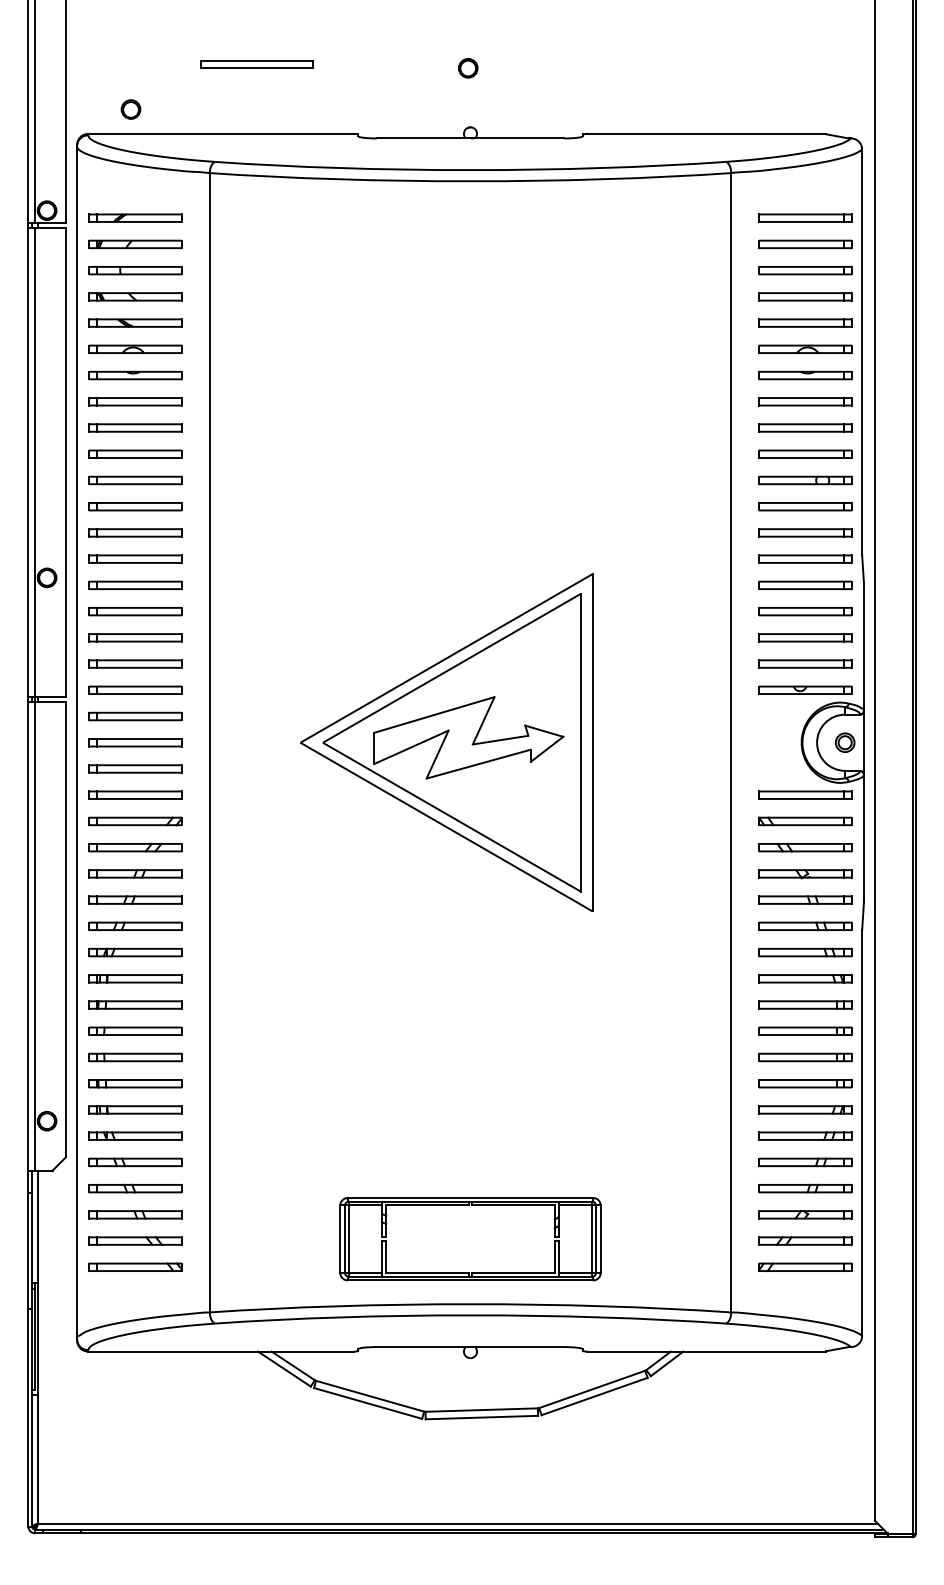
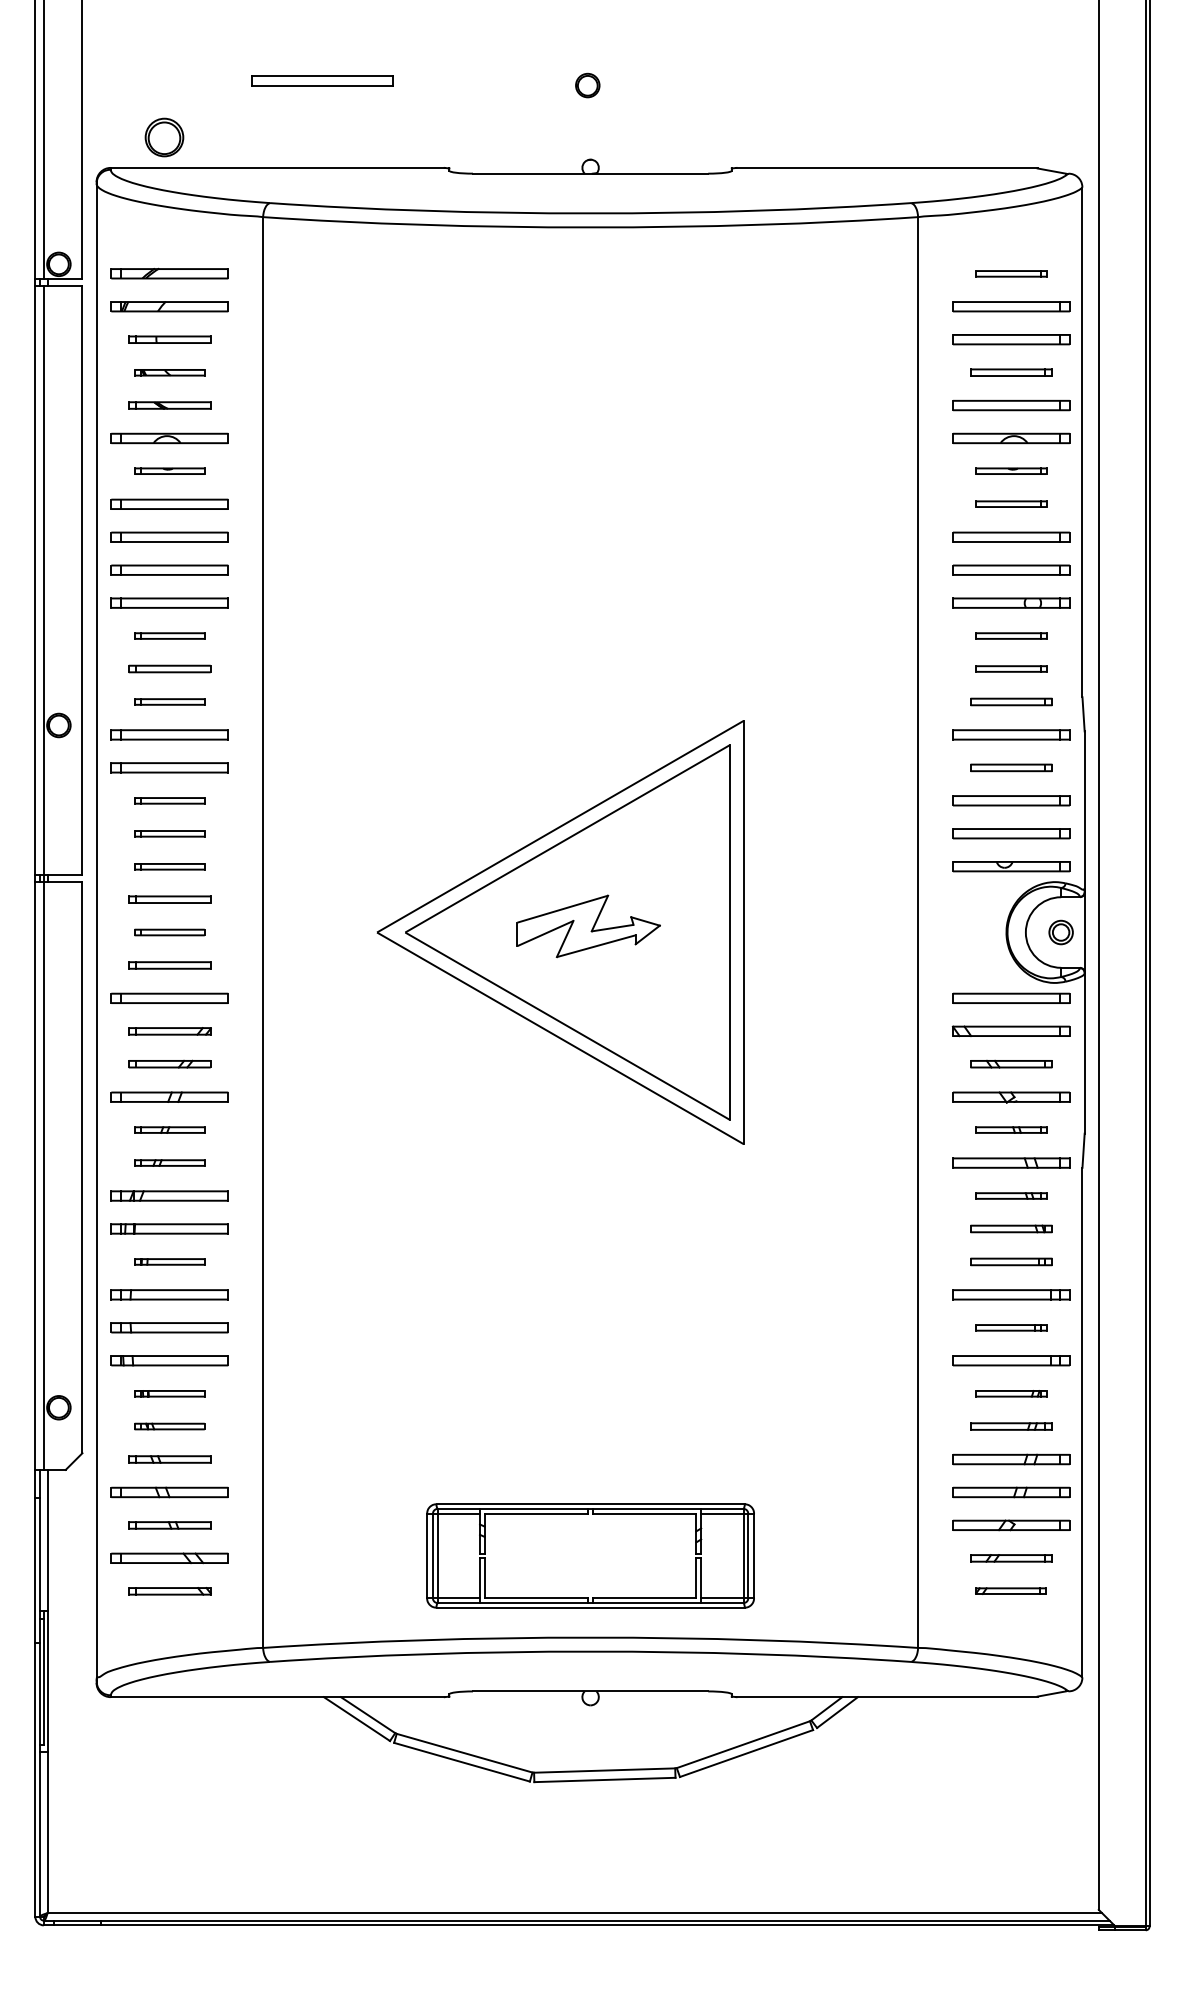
part: (130, 108) -> (163, 136), size x1.6
part: (805, 217) -> (1011, 273), size x0.6
part: (135, 270) -> (169, 339), size x0.7
part: (135, 296) -> (169, 372), size x0.6
part: (805, 296) -> (1011, 372), size x0.7
part: (135, 323) -> (169, 405), size x0.7
part: (135, 374) -> (169, 470), size x0.6
part: (805, 374) -> (1011, 470), size x0.6
part: (805, 401) -> (1011, 503), size x0.6
part: (135, 506) -> (169, 635), size x0.6
part: (805, 506) -> (1011, 635), size x0.6
part: (135, 532) -> (169, 668), size x0.7
part: (805, 532) -> (1011, 668), size x0.6
part: (135, 558) -> (169, 701), size x0.6
part: (805, 558) -> (1011, 701), size x0.7
part: (805, 611) -> (1011, 767), size x0.7
part: (135, 637) -> (169, 800), size x0.6
part: (135, 663) -> (169, 833), size x0.6
part: (135, 690) -> (169, 866), size x0.6
part: (135, 716) -> (169, 899), size x0.7
part: (468, 737) -> (588, 926), size x0.6
part: (135, 742) -> (169, 932), size x0.6
part: (135, 769) -> (169, 965), size x0.7
part: (135, 821) -> (169, 1031), size x0.7
part: (135, 847) -> (169, 1063), size x0.7
part: (805, 847) -> (1011, 1063), size x0.7
part: (135, 899) -> (169, 1129), size x0.6
part: (805, 899) -> (1011, 1129), size x0.6
part: (135, 925) -> (169, 1162), size x0.6
part: (805, 952) -> (1011, 1195), size x0.6
part: (805, 978) -> (1011, 1228), size x0.7
part: (135, 1004) -> (169, 1261), size x0.6
part: (805, 1004) -> (1011, 1261), size x0.7
part: (805, 1057) -> (1011, 1327), size x0.6
part: (135, 1109) -> (169, 1393), size x0.6
part: (805, 1109) -> (1011, 1393), size x0.6
part: (135, 1136) -> (169, 1426), size x0.6
part: (805, 1136) -> (1011, 1426), size x0.7
part: (135, 1162) -> (169, 1459), size x0.7
part: (135, 1214) -> (169, 1525), size x0.7
part: (805, 1241) -> (1011, 1558), size x0.7
part: (804, 1266) -> (1010, 1590), size x0.6
part: (135, 1267) -> (169, 1591), size x0.7

